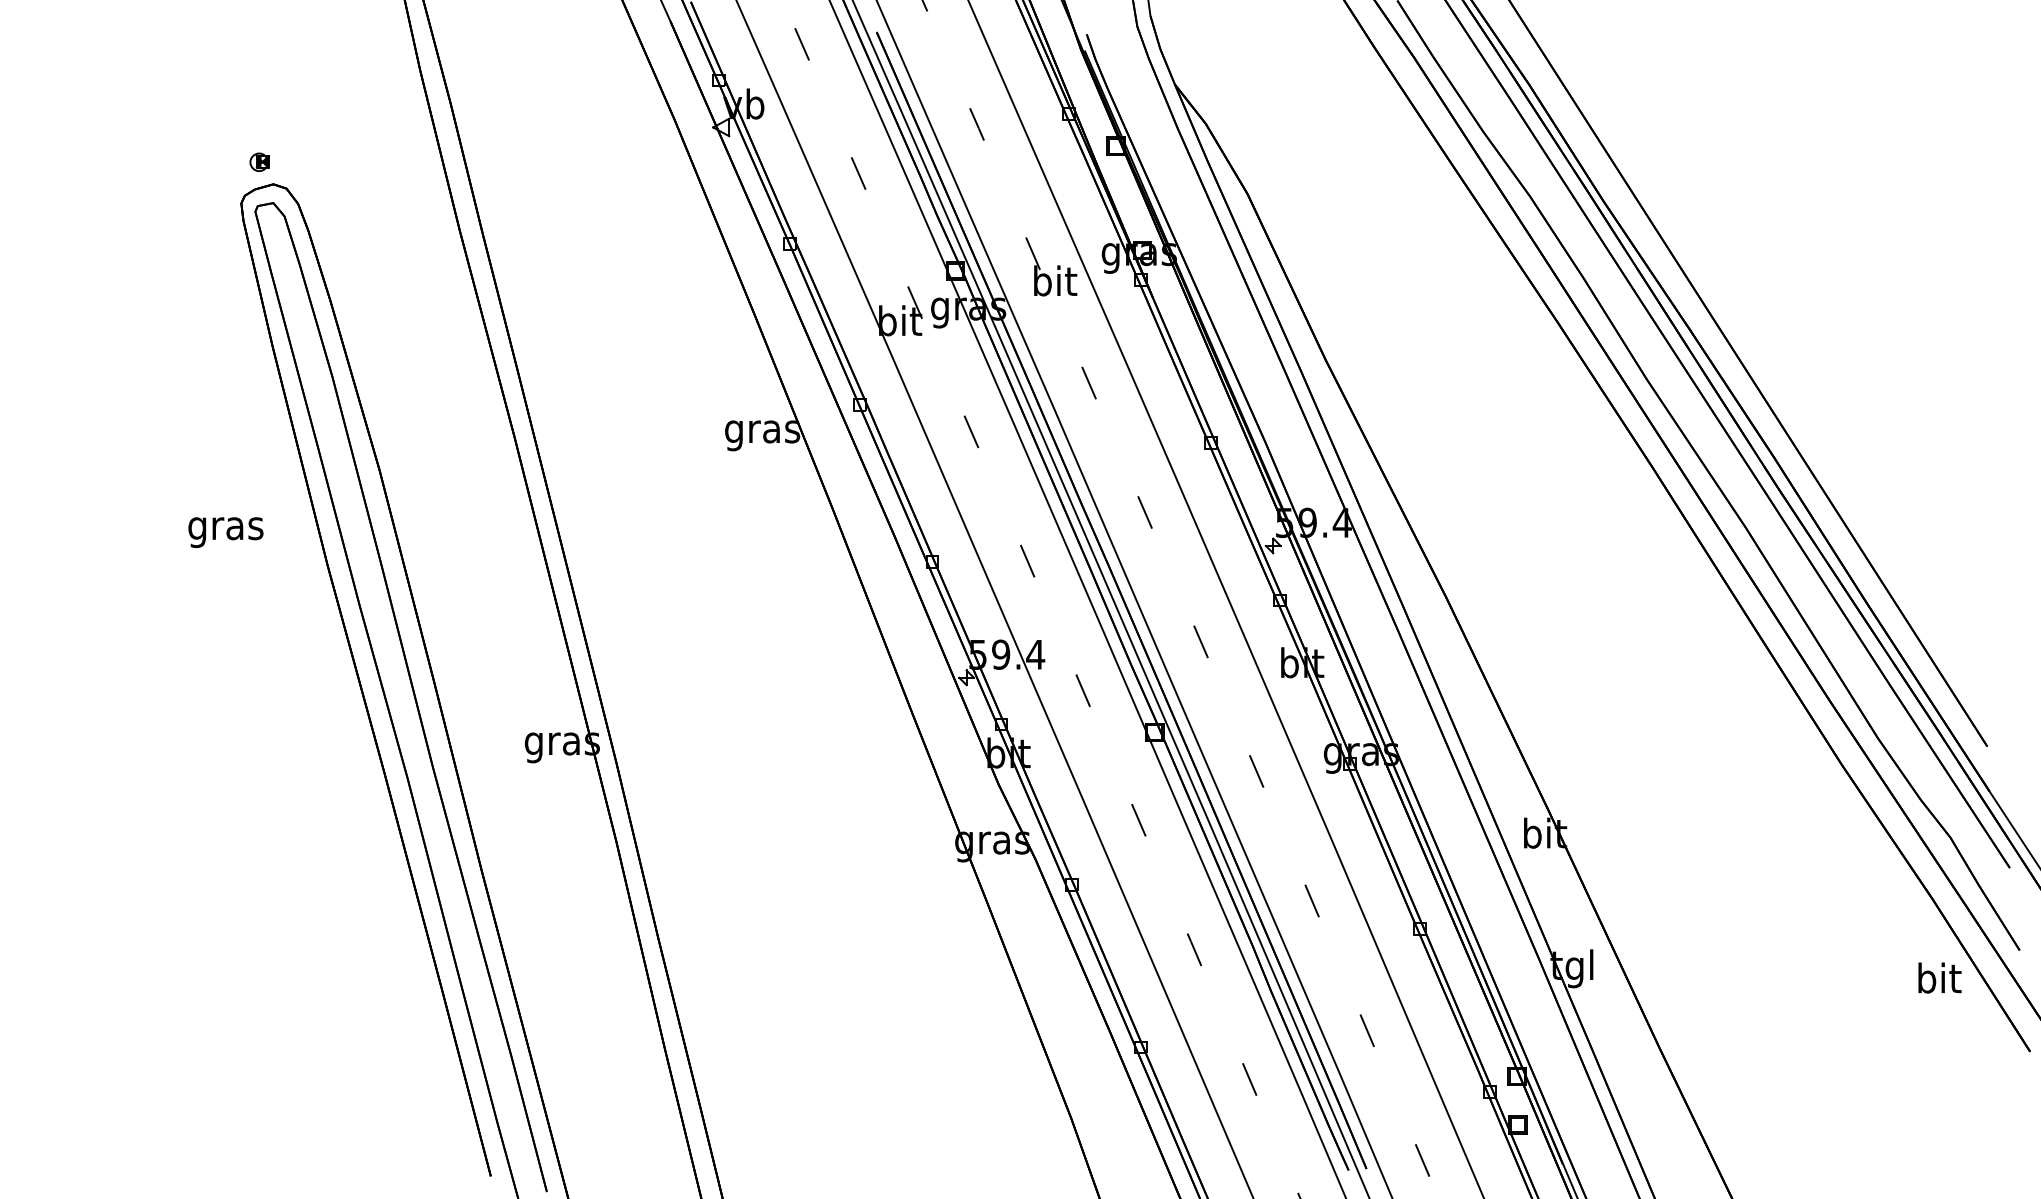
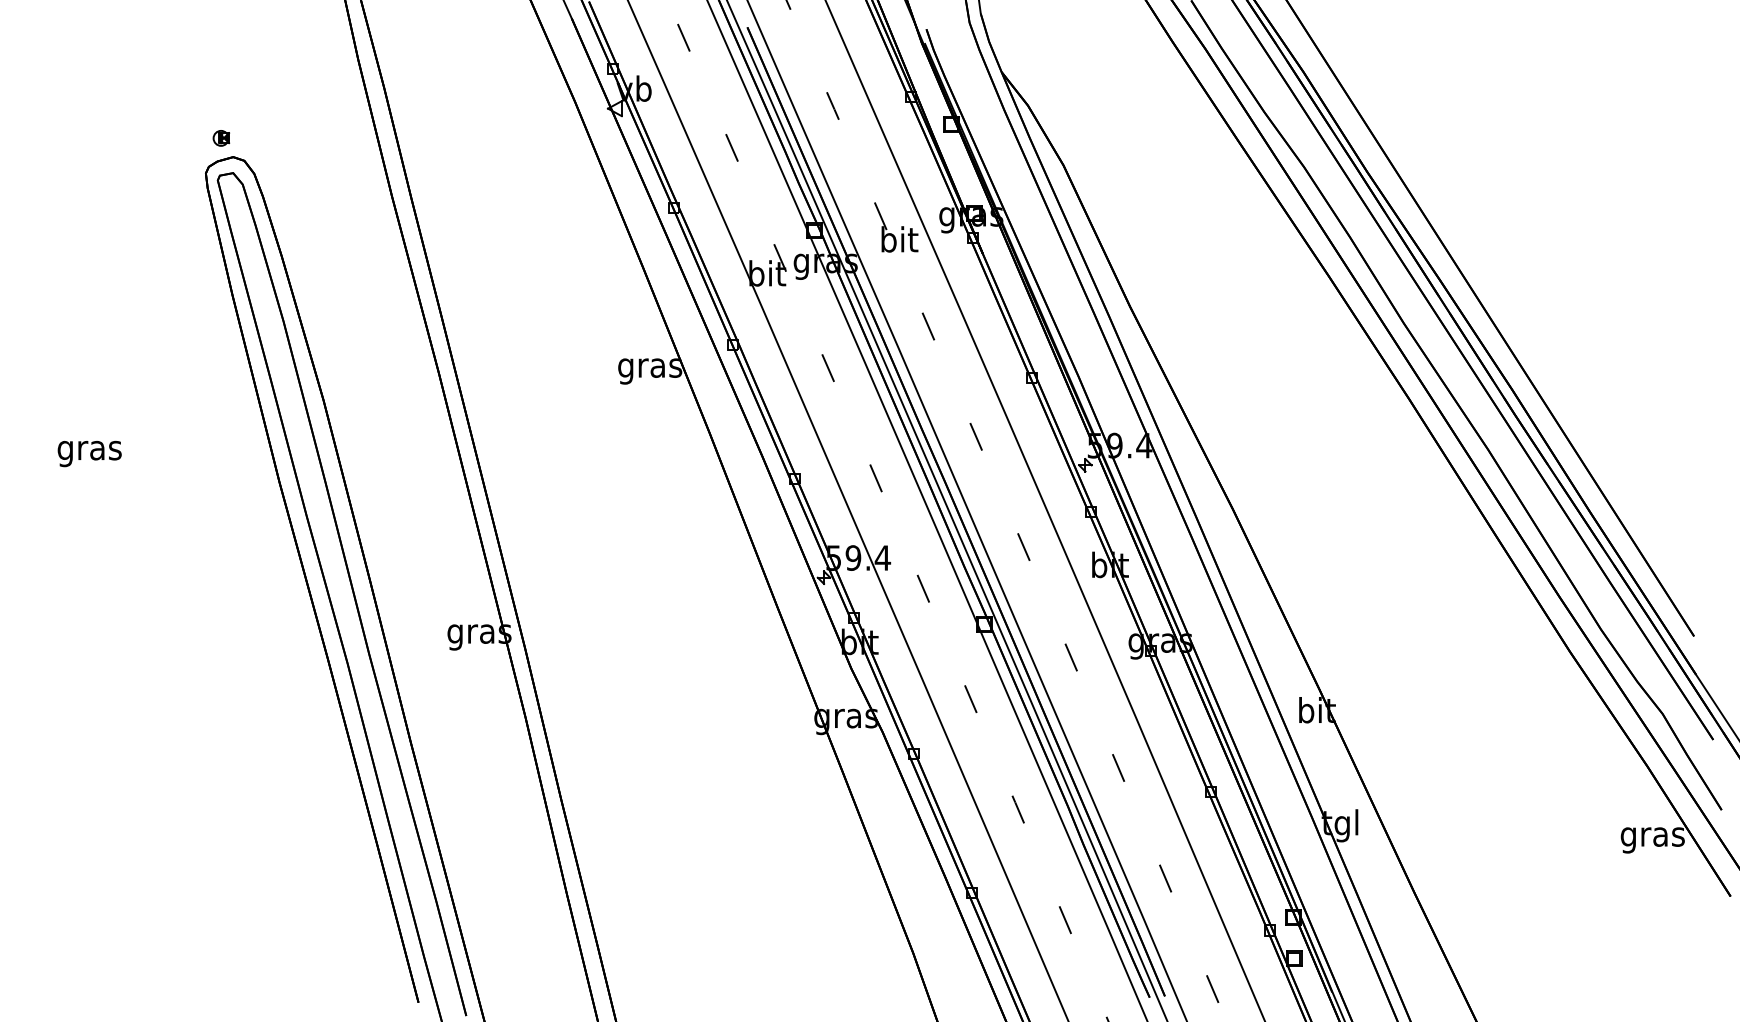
text: (225, 533) -> (89, 454), moved
text: (1938, 981) -> (1652, 836), bit -> gras

